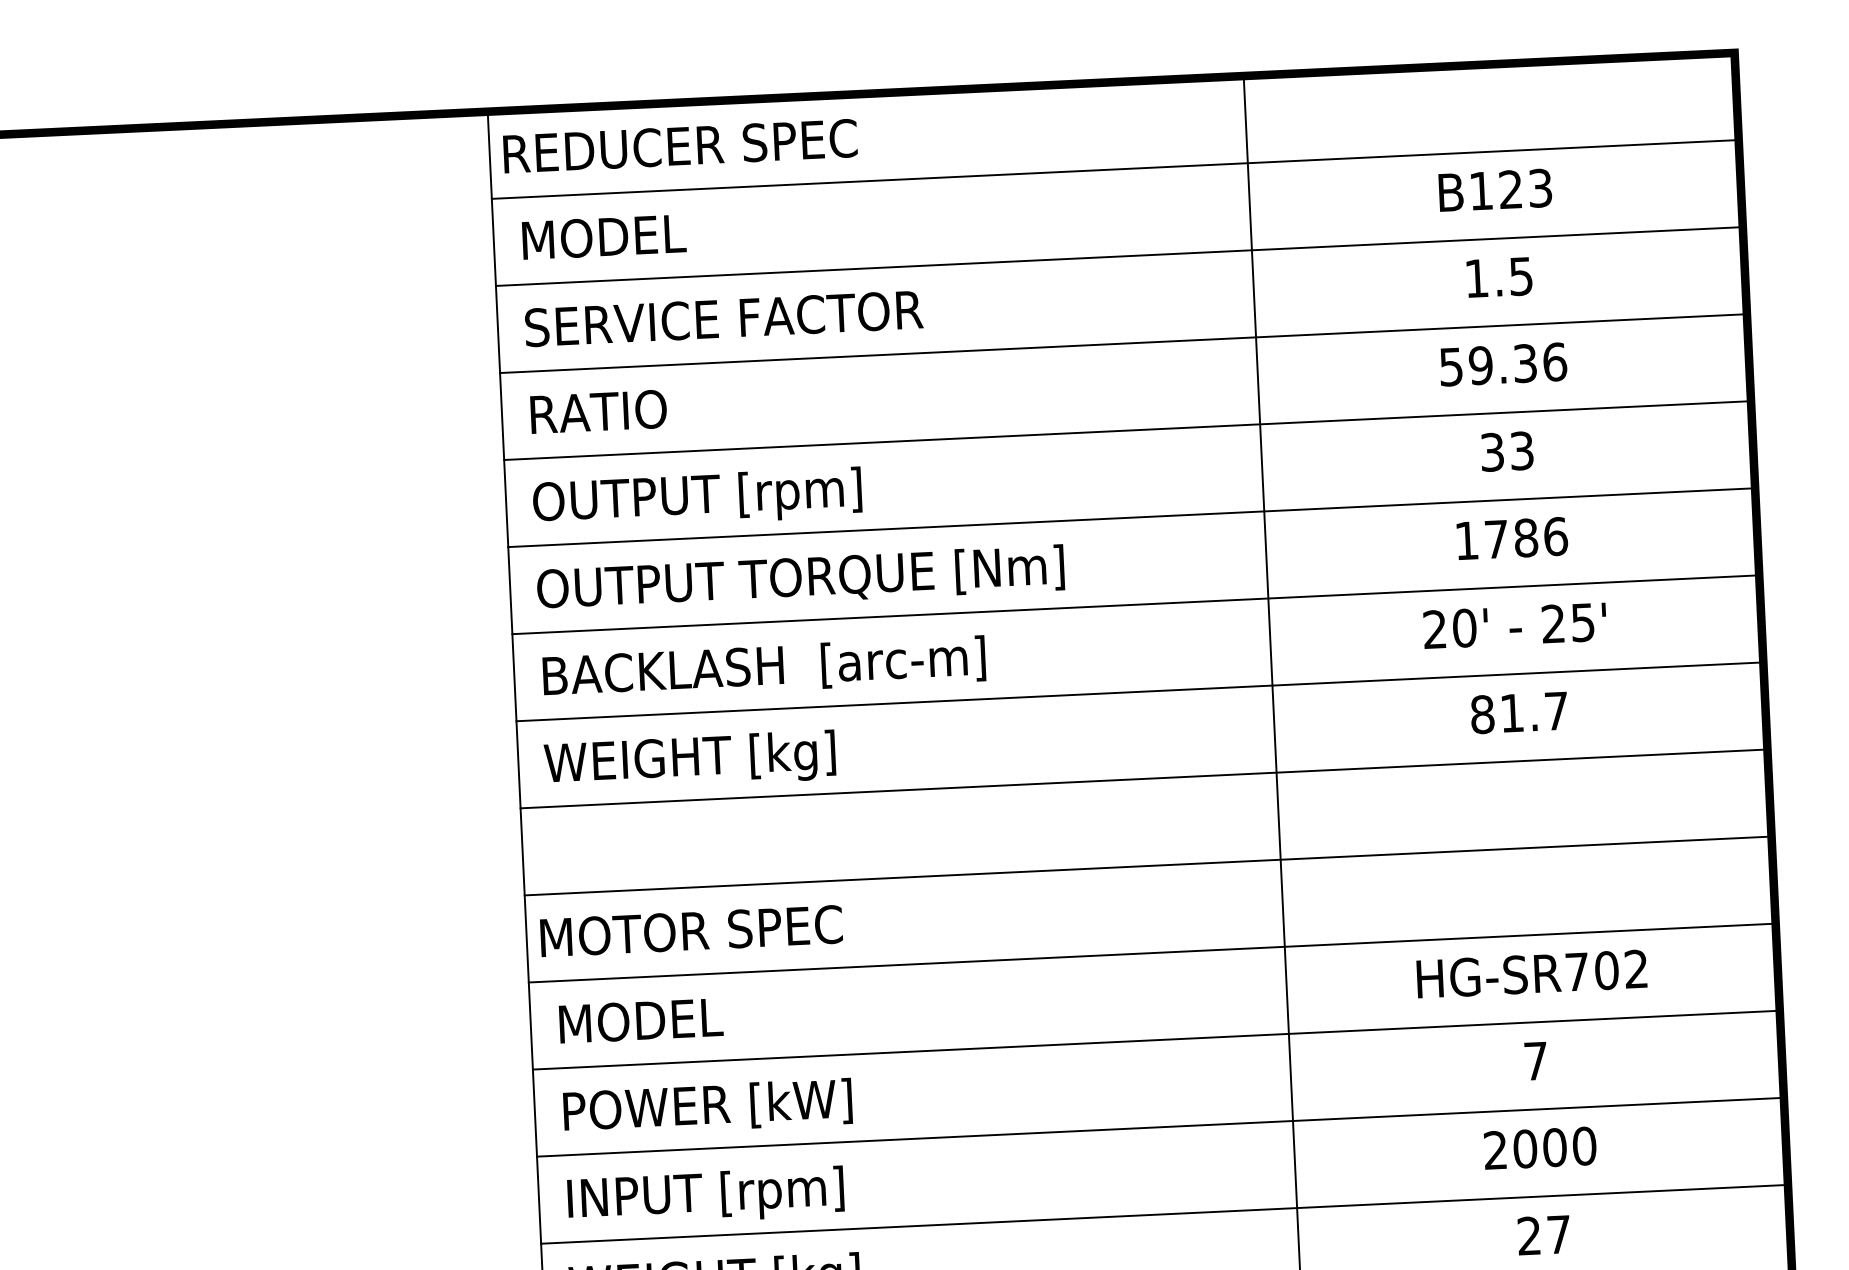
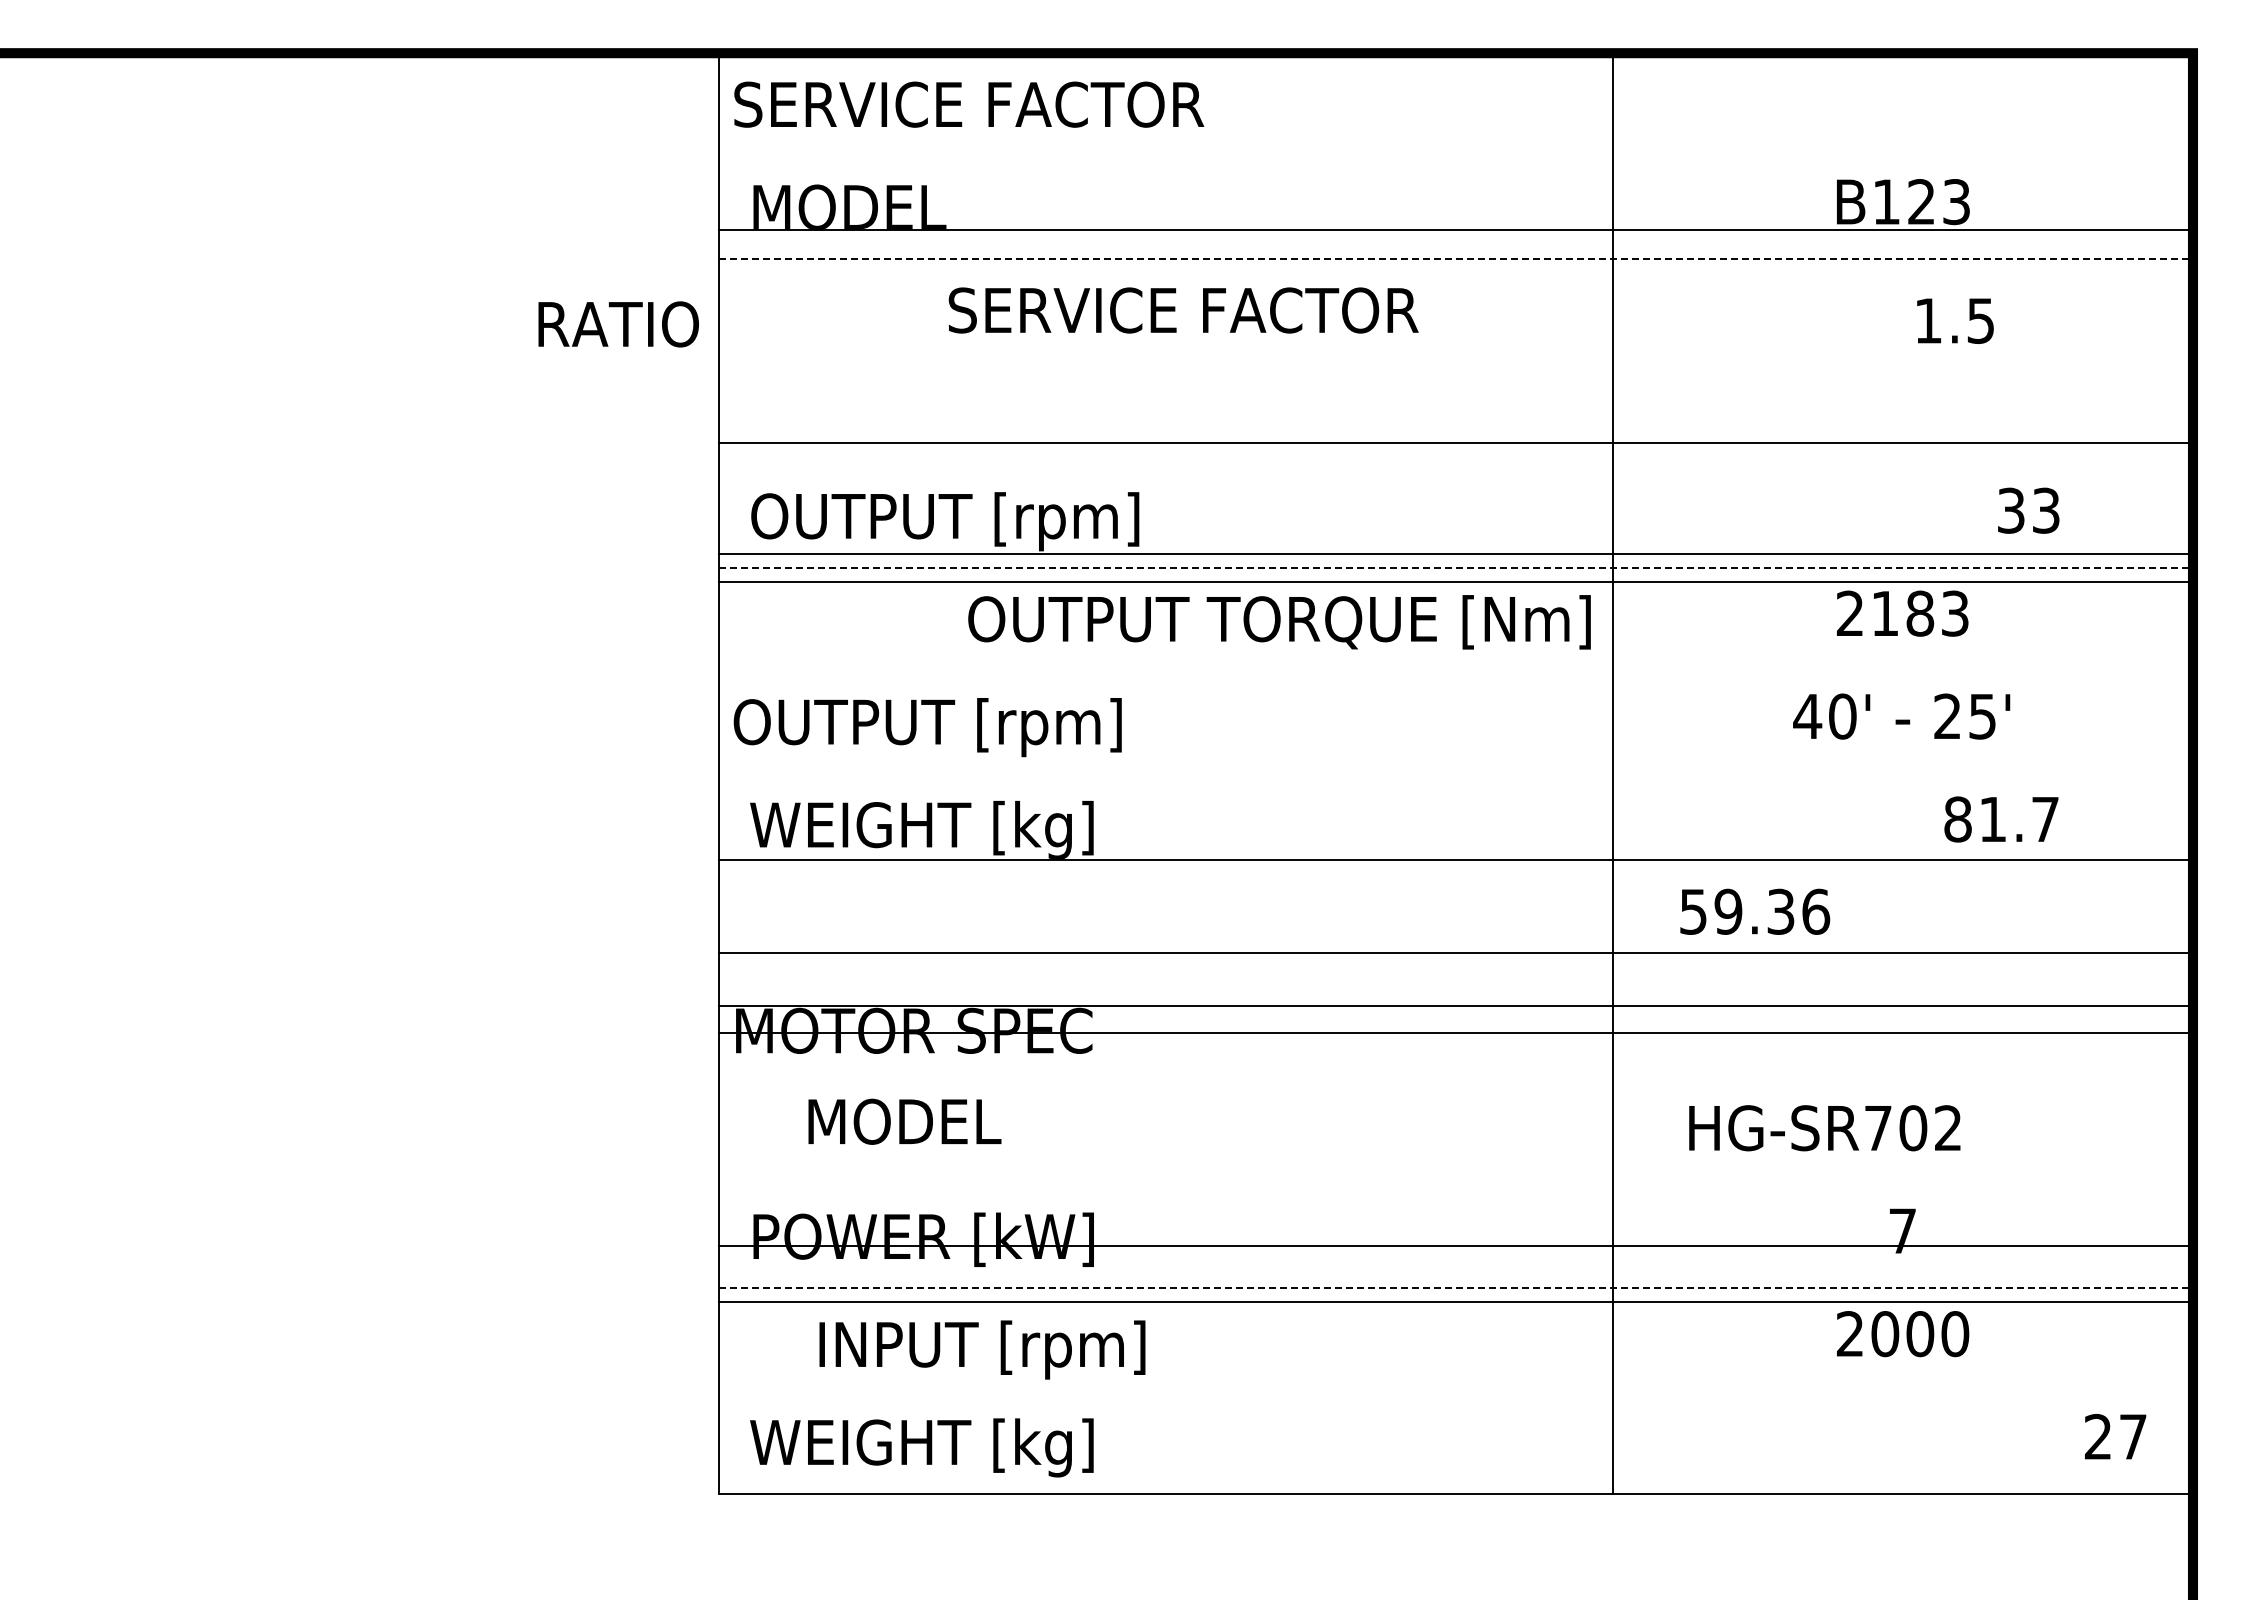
text: (701, 145) -> (969, 104), REDUCER SPEC -> SERVICE FACTOR
line: (1115, 169) -> (1456, 230), moved
line: (1119, 256) -> (1456, 259), solid -> dashed
text: (1499, 277) -> (1955, 320), moved
text: (723, 318) -> (1183, 310), moved
line: (1123, 344) -> (1456, 443), moved
text: (1503, 364) -> (1755, 911), moved
text: (598, 412) -> (618, 324), moved
line: (1127, 430) -> (1456, 553), moved
text: (1507, 451) -> (2028, 510), moved
line: (1131, 517) -> (1456, 567), solid -> dashed
text: (1511, 538) -> (1903, 613), 1786 -> 2183
text: (800, 579) -> (1279, 622), moved
line: (1136, 604) -> (1456, 581), moved
text: (1434, 628) -> (1807, 715), 20' -> 40'
text: (755, 670) -> (1004, 727), BACKLASH  [arc-m] -> OUTPUT [rpm]
line: (1140, 691) -> (1456, 859), moved
text: (1519, 712) -> (2001, 819), moved
line: (1144, 778) -> (1456, 953), moved
line: (1148, 866) -> (1456, 1033), moved
line: (1152, 953) -> (1456, 1006), moved
text: (1531, 974) -> (1824, 1128), moved
text: (640, 1020) -> (904, 1121), moved
line: (1156, 1040) -> (1456, 1246), moved
line: (1160, 1127) -> (1456, 1288), solid -> dashed
text: (705, 1196) -> (982, 1349), moved
line: (1164, 1214) -> (1456, 1302), moved
text: (1543, 1234) -> (2115, 1436), moved

